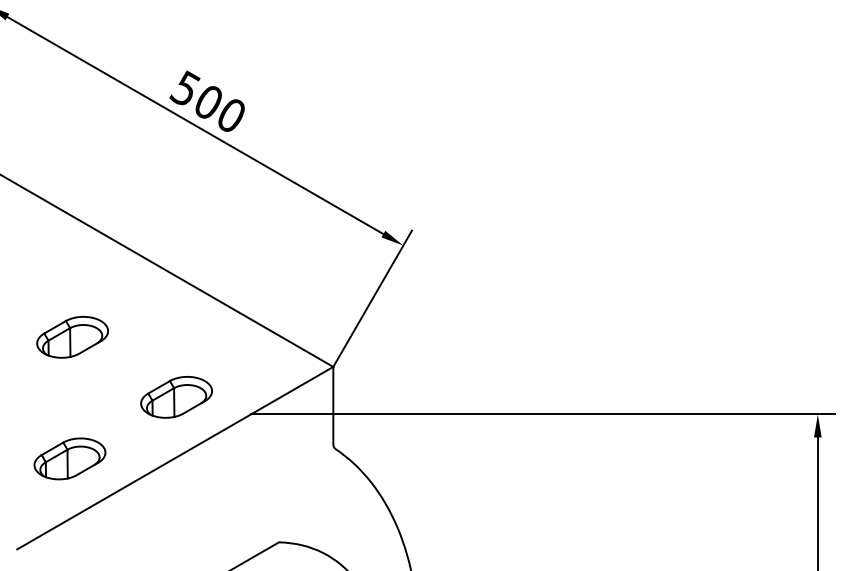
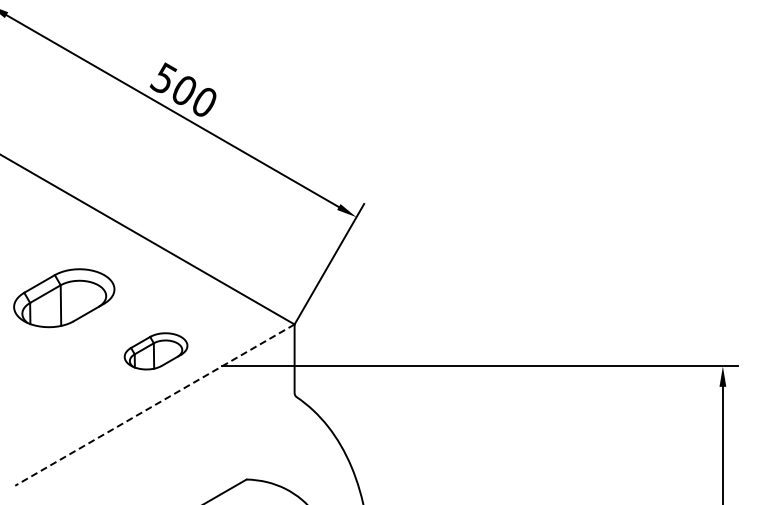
part: (71, 337) -> (63, 298), size x1.6
part: (69, 458) -> (61, 405), removed
line: (174, 458) -> (154, 405), solid -> dashed

